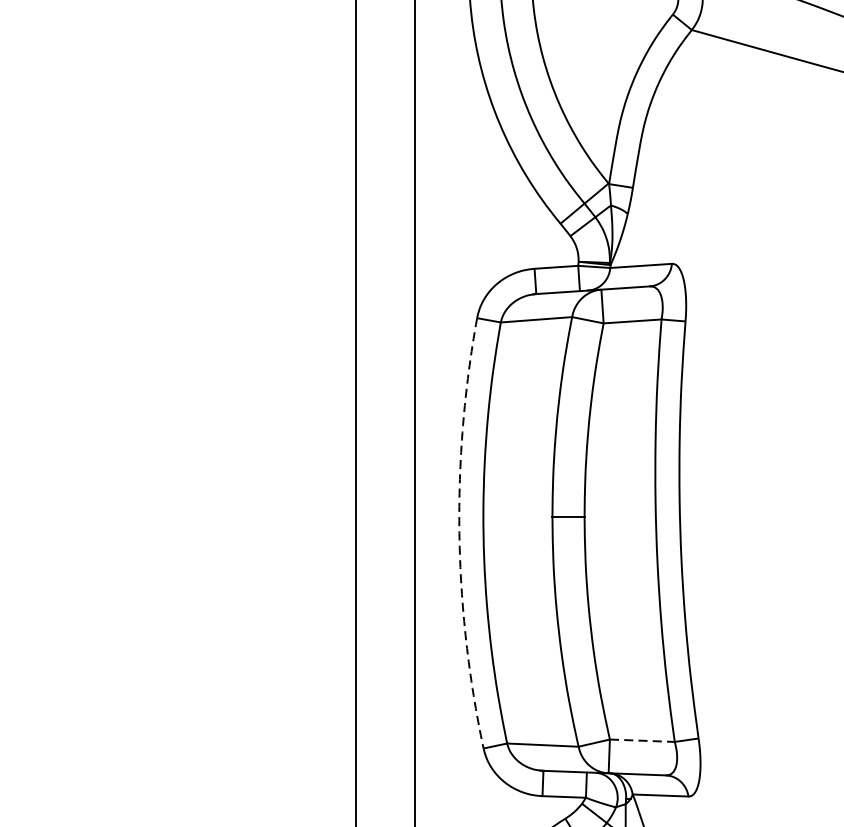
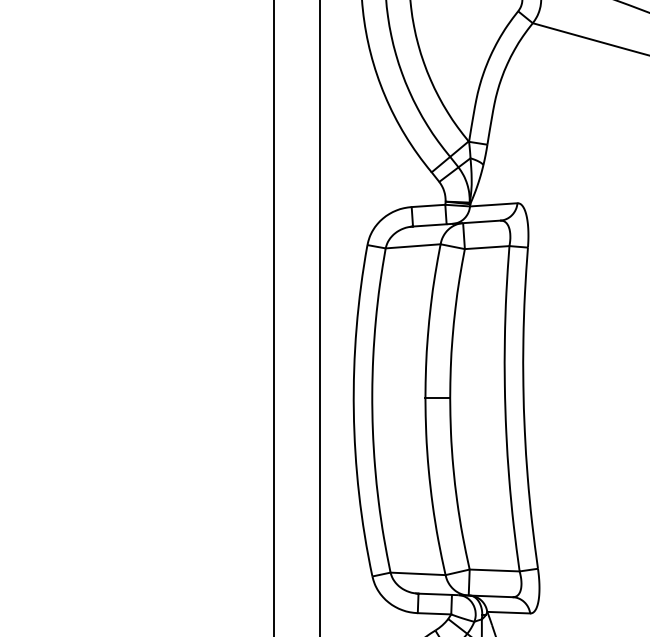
arc: (459, 534) -> (353, 411), dashed -> solid
line: (642, 740) -> (494, 570), dashed -> solid

